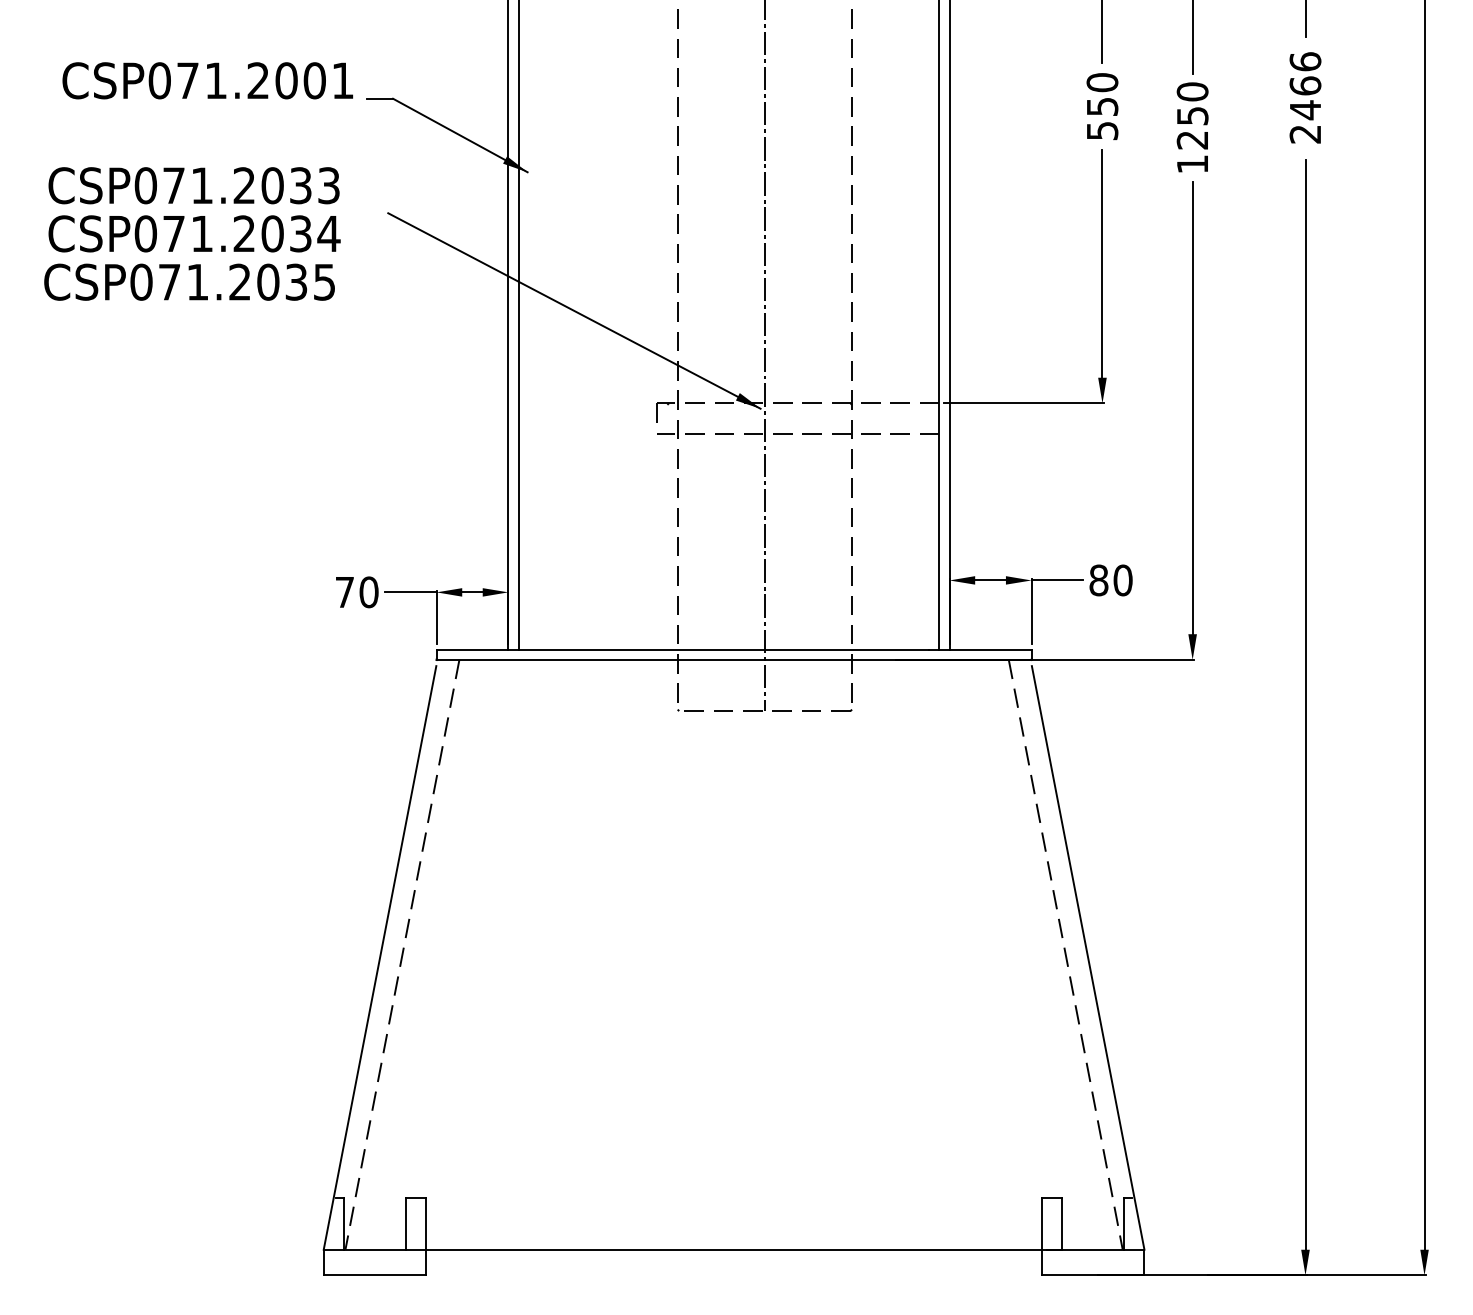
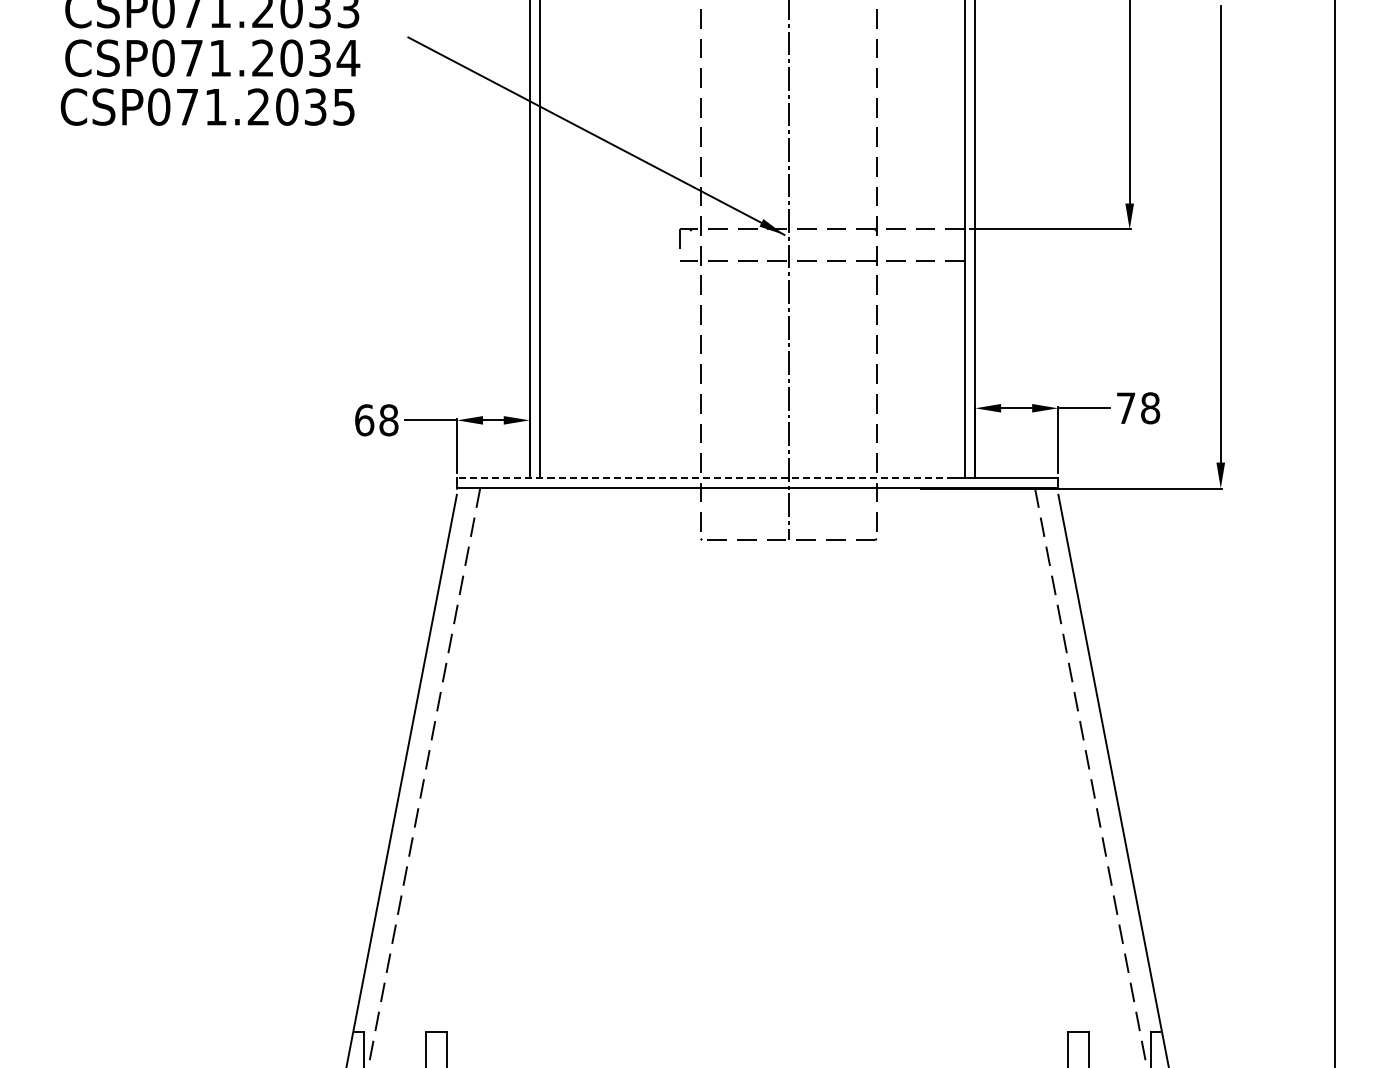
text: (1110, 580) -> (1137, 408), 80 -> 78
text: (356, 592) -> (376, 420), 70 -> 68
line: (682, 649) -> (705, 478), solid -> dashed

